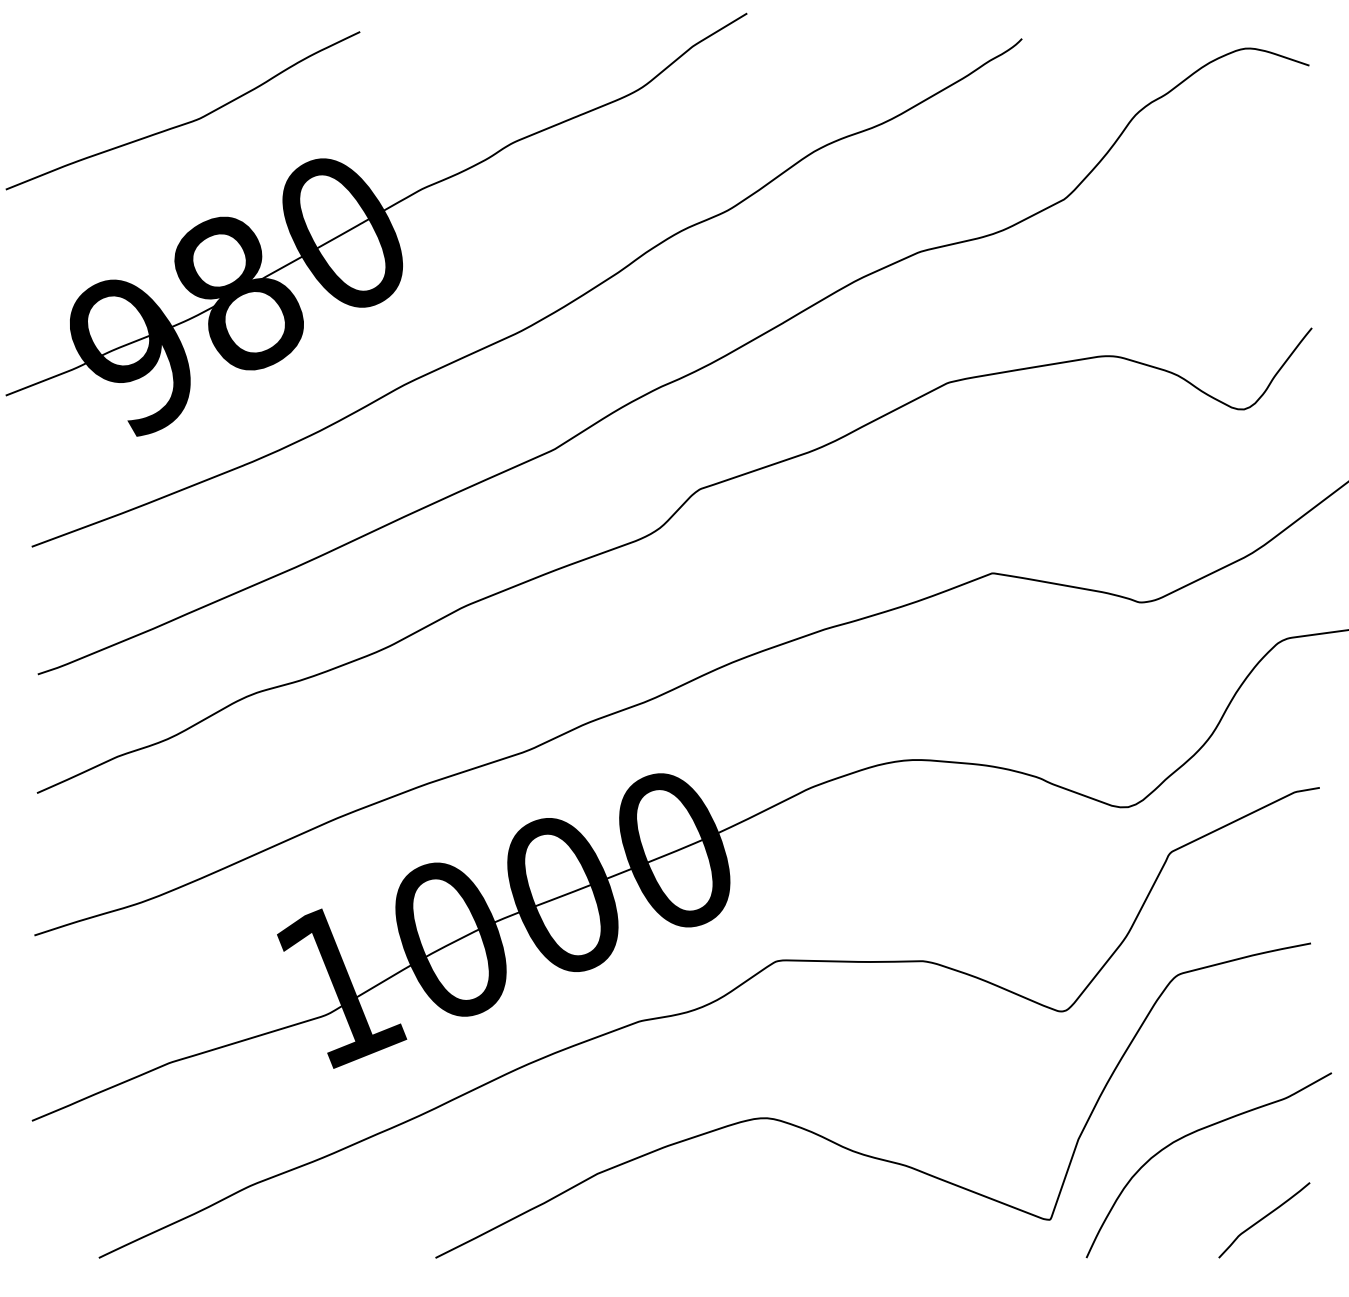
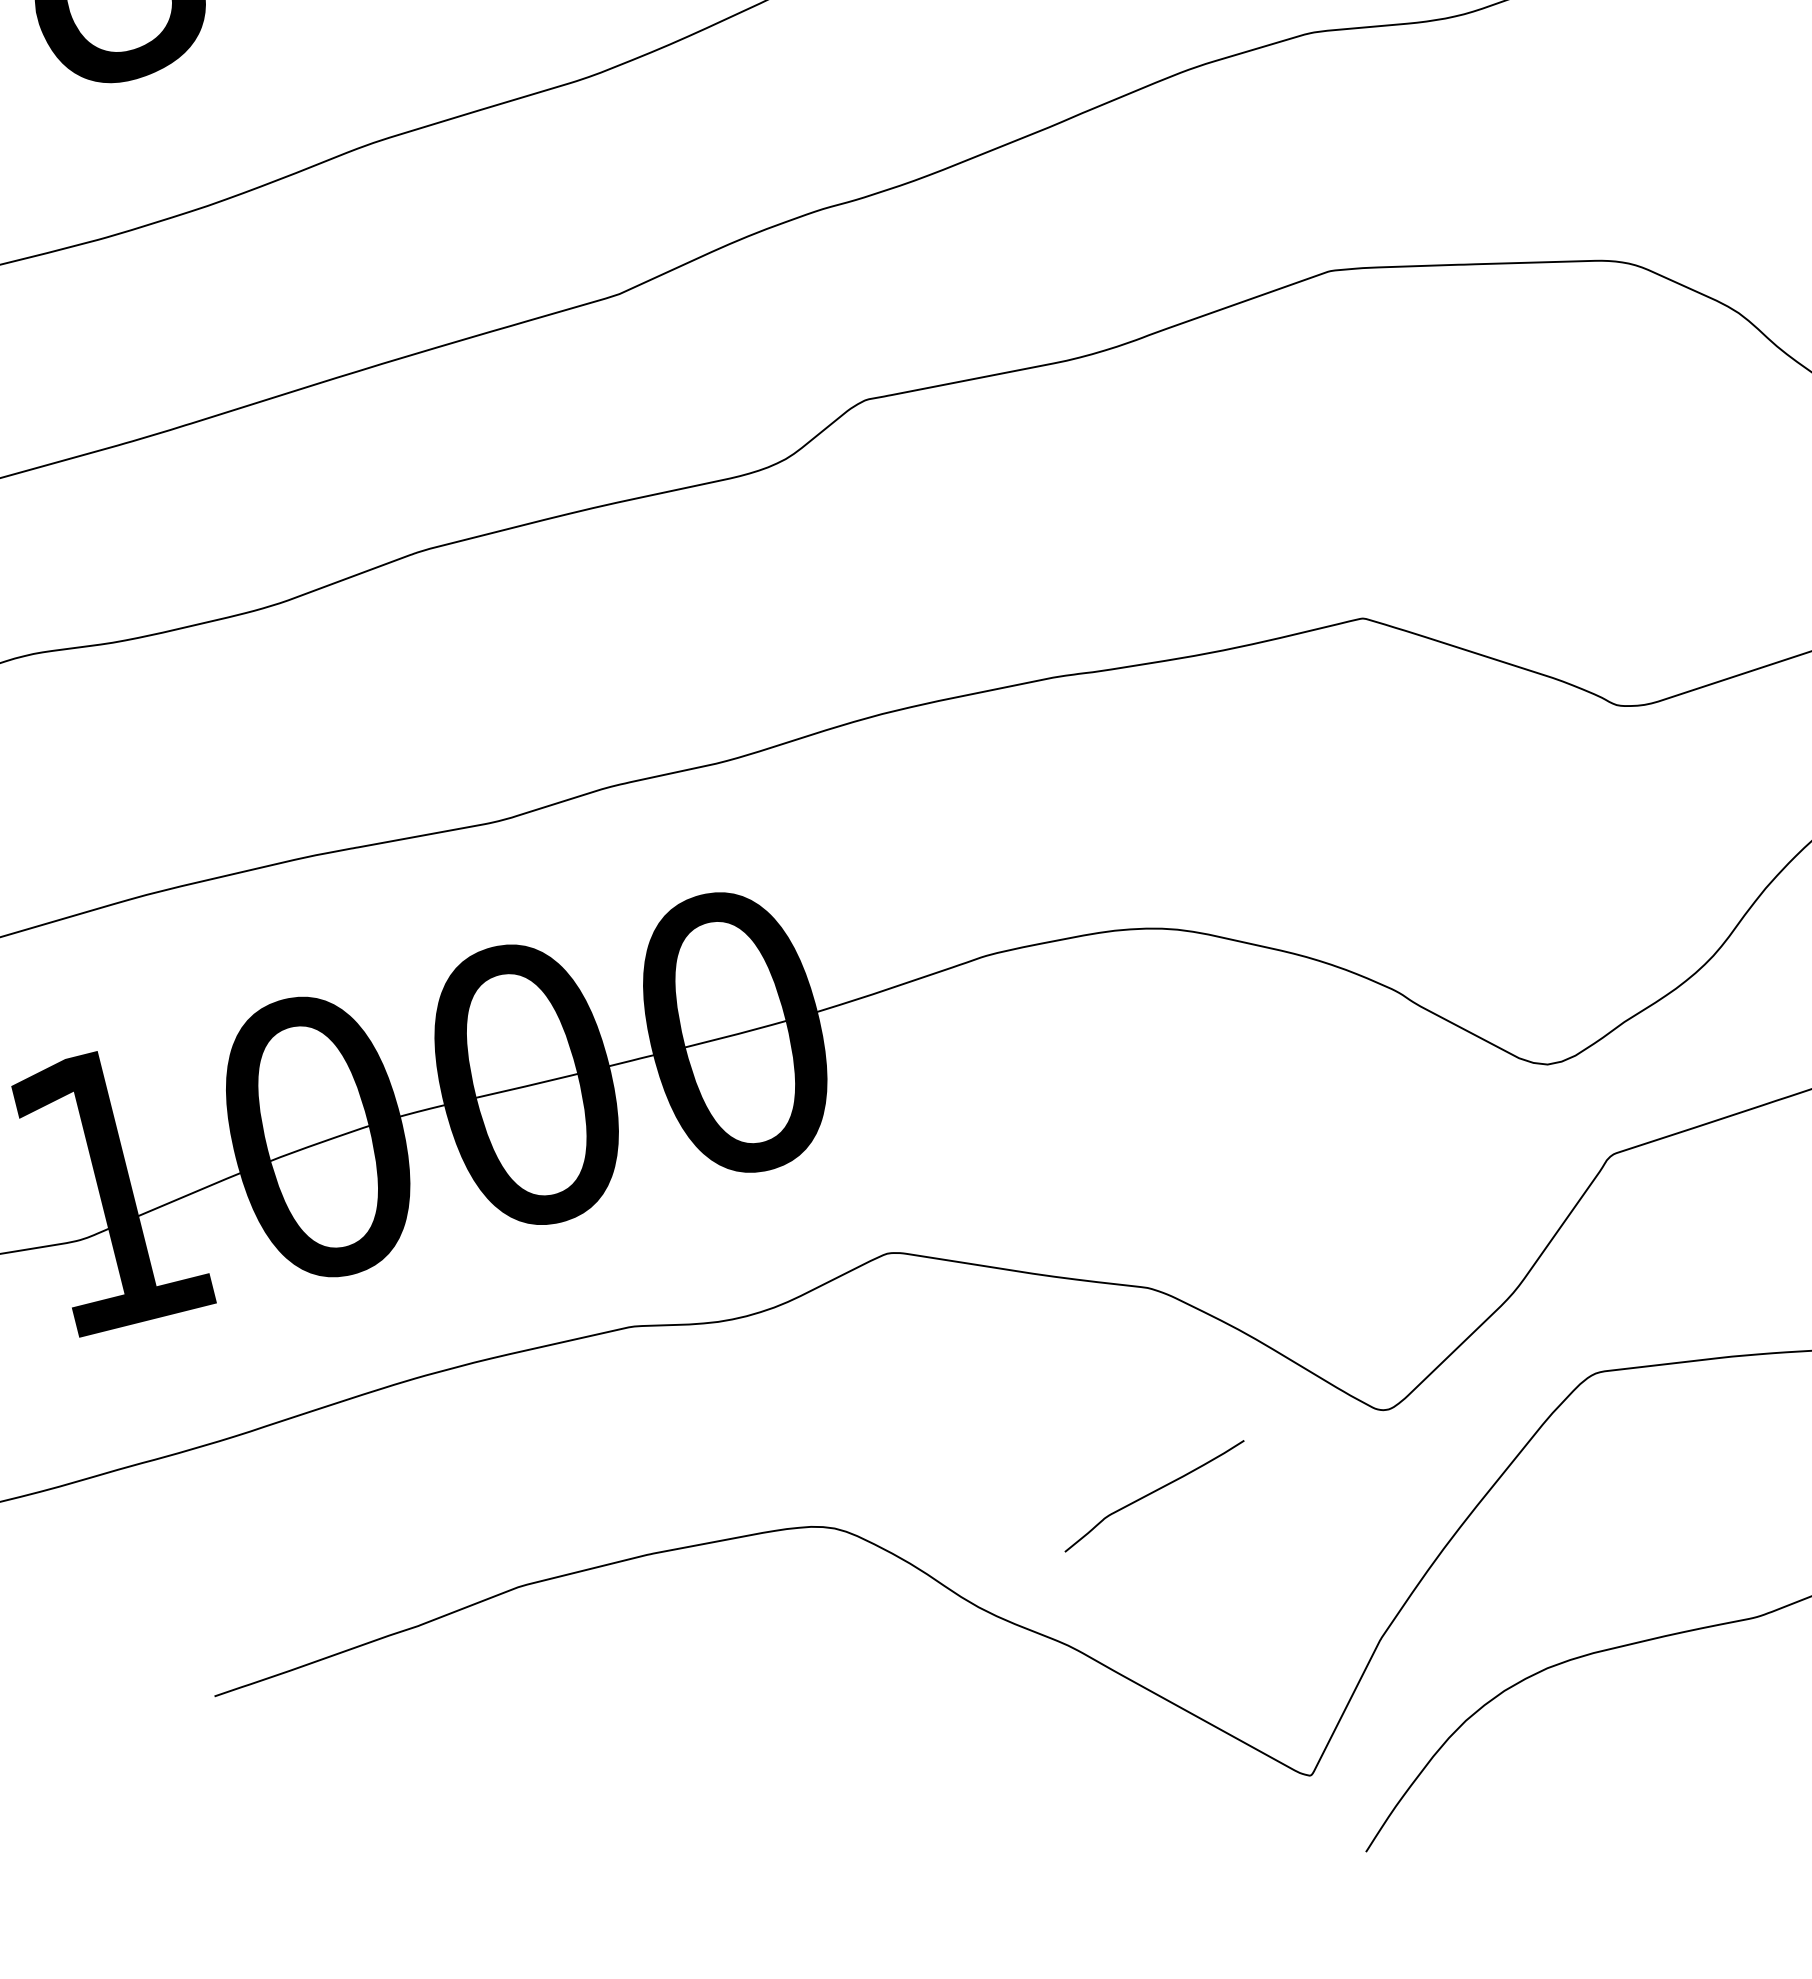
curve: (1263, 1219) -> (1153, 1494), moved

